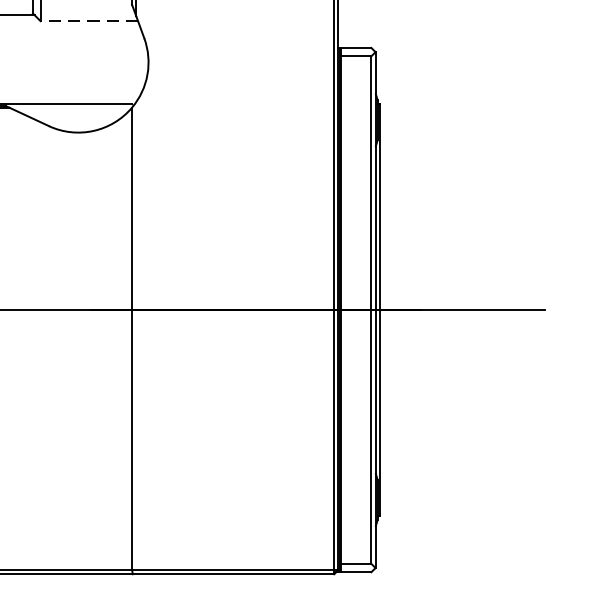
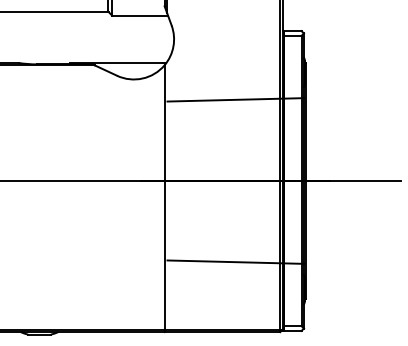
line: (89, 20) -> (140, 15), dashed -> solid
line: (255, 167) -> (235, 99), added
line: (255, 450) -> (235, 261), added

